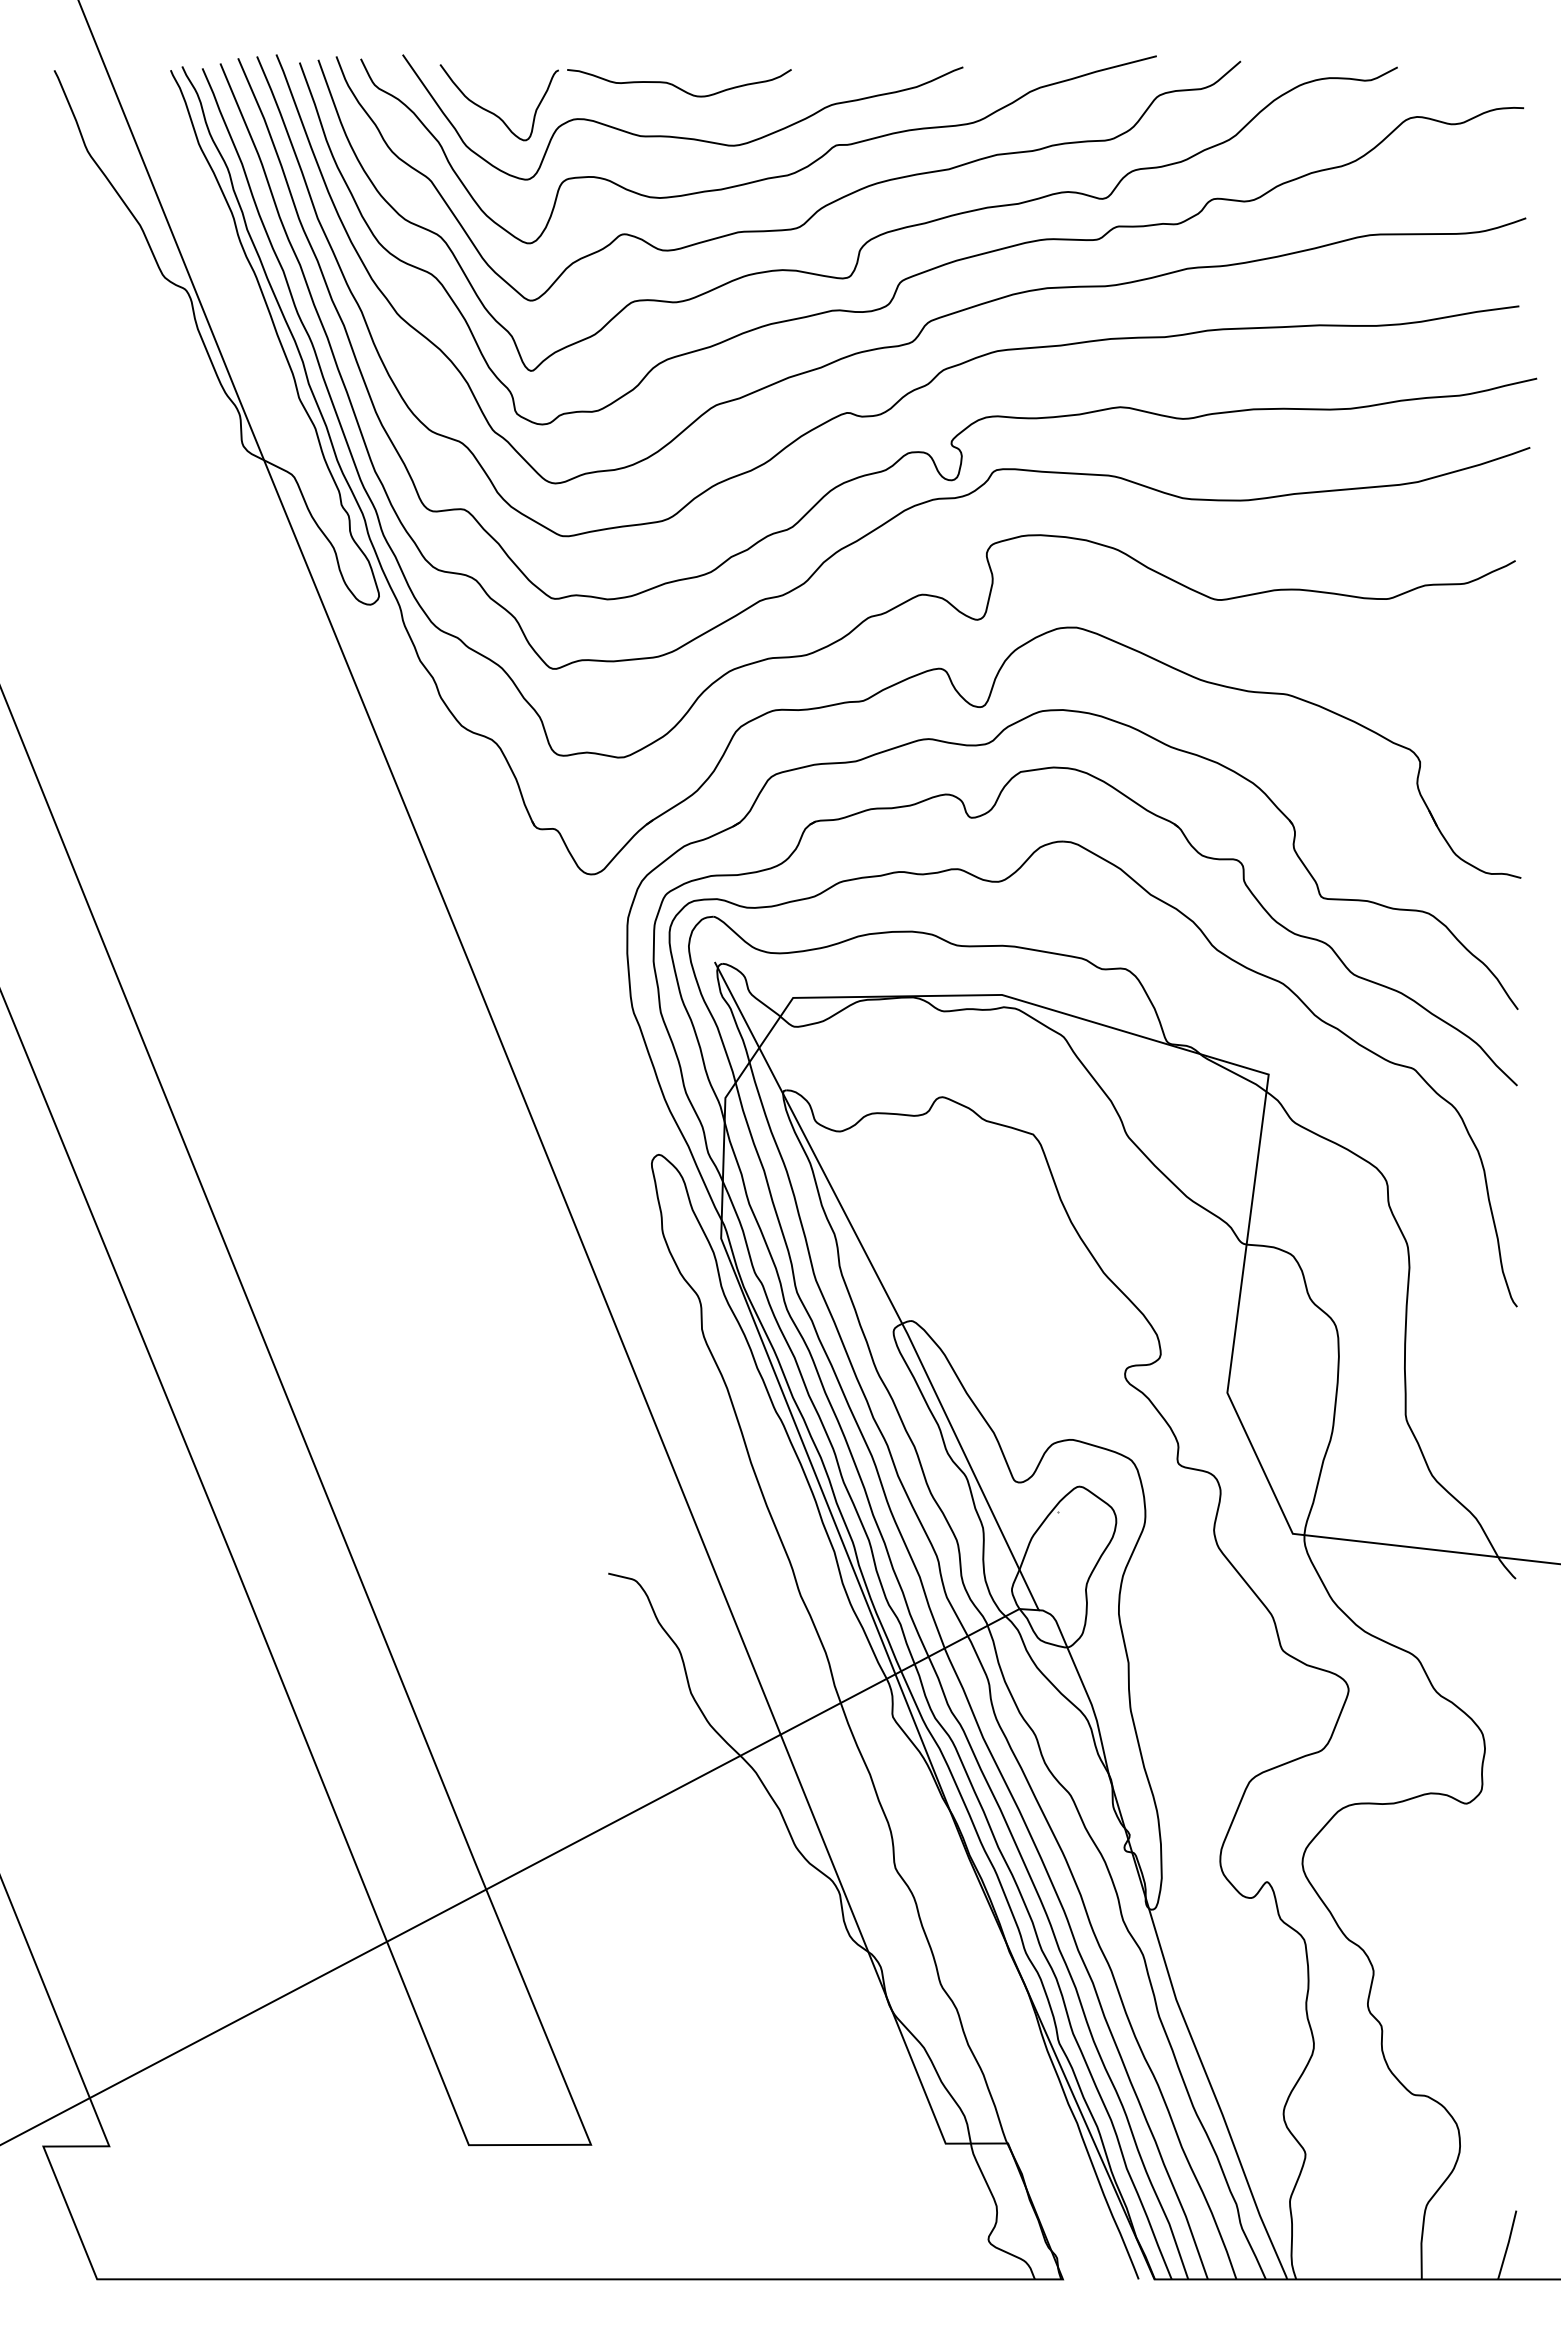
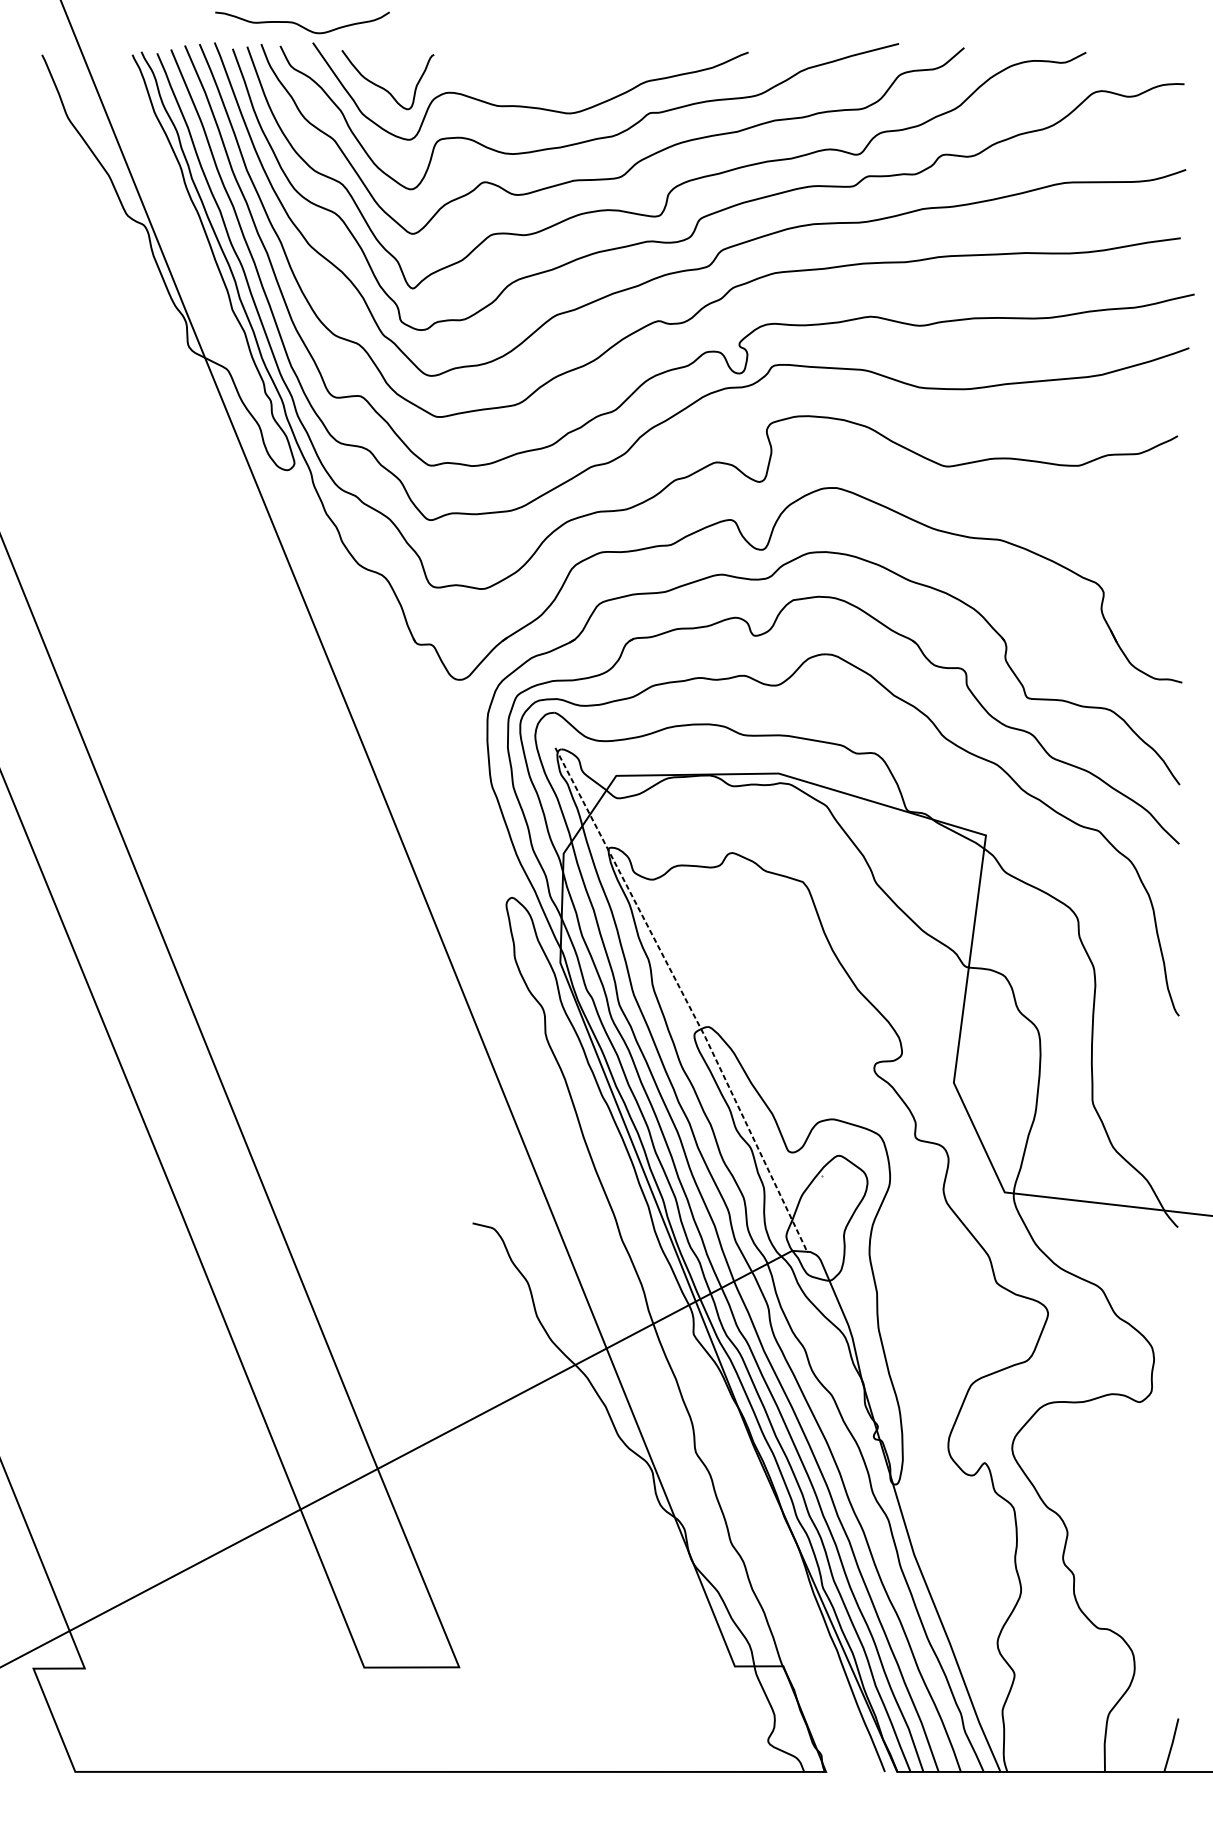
curve: (676, 85) -> (300, 24), moved
line: (881, 1284) -> (685, 998), solid -> dashed

